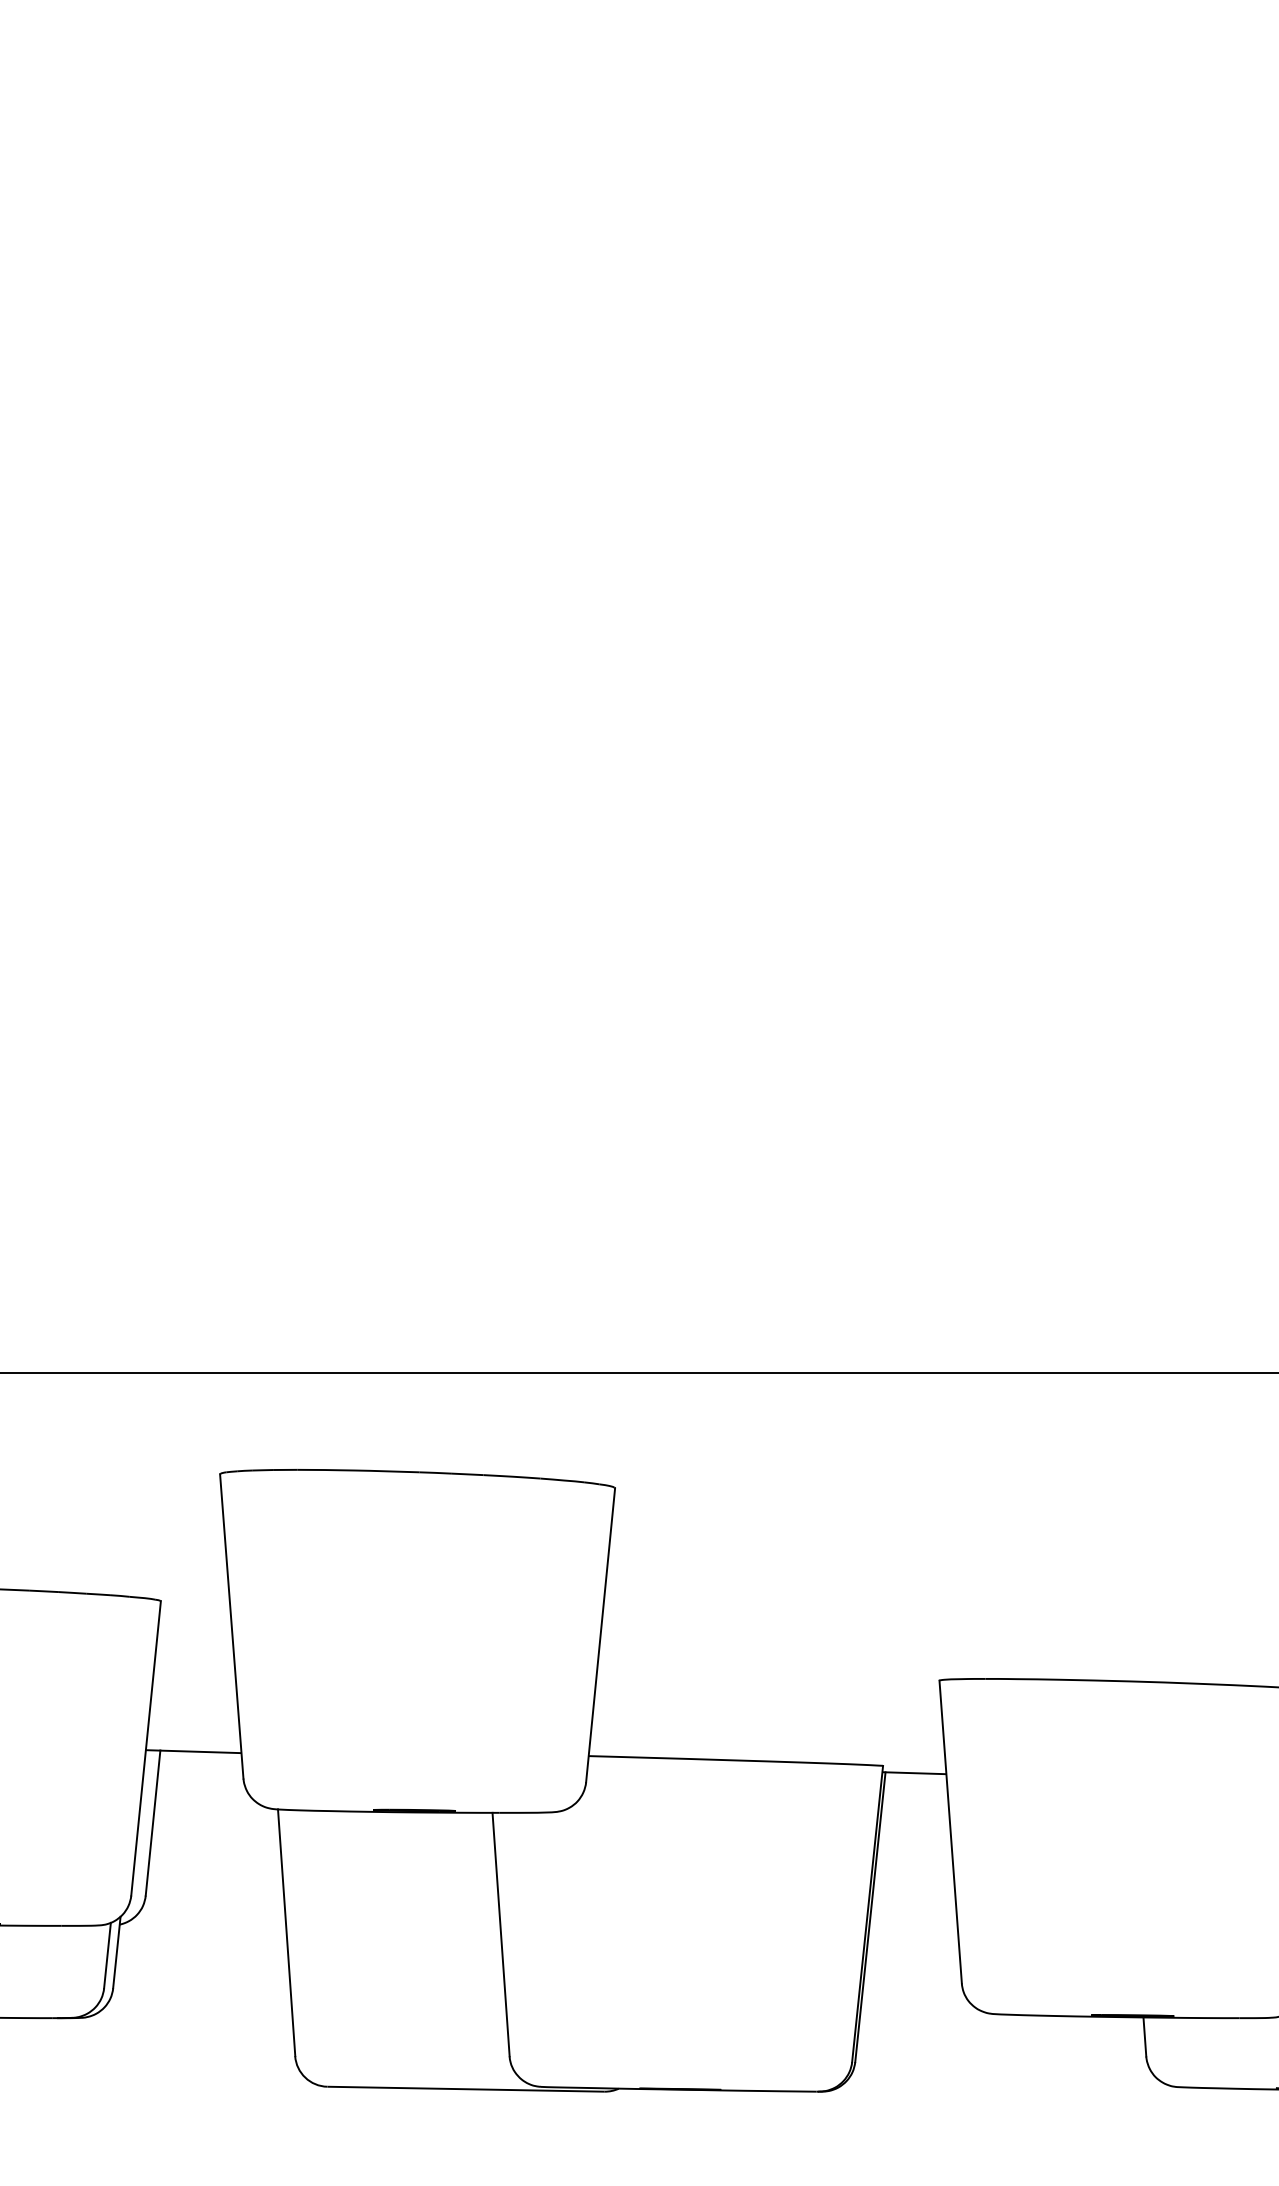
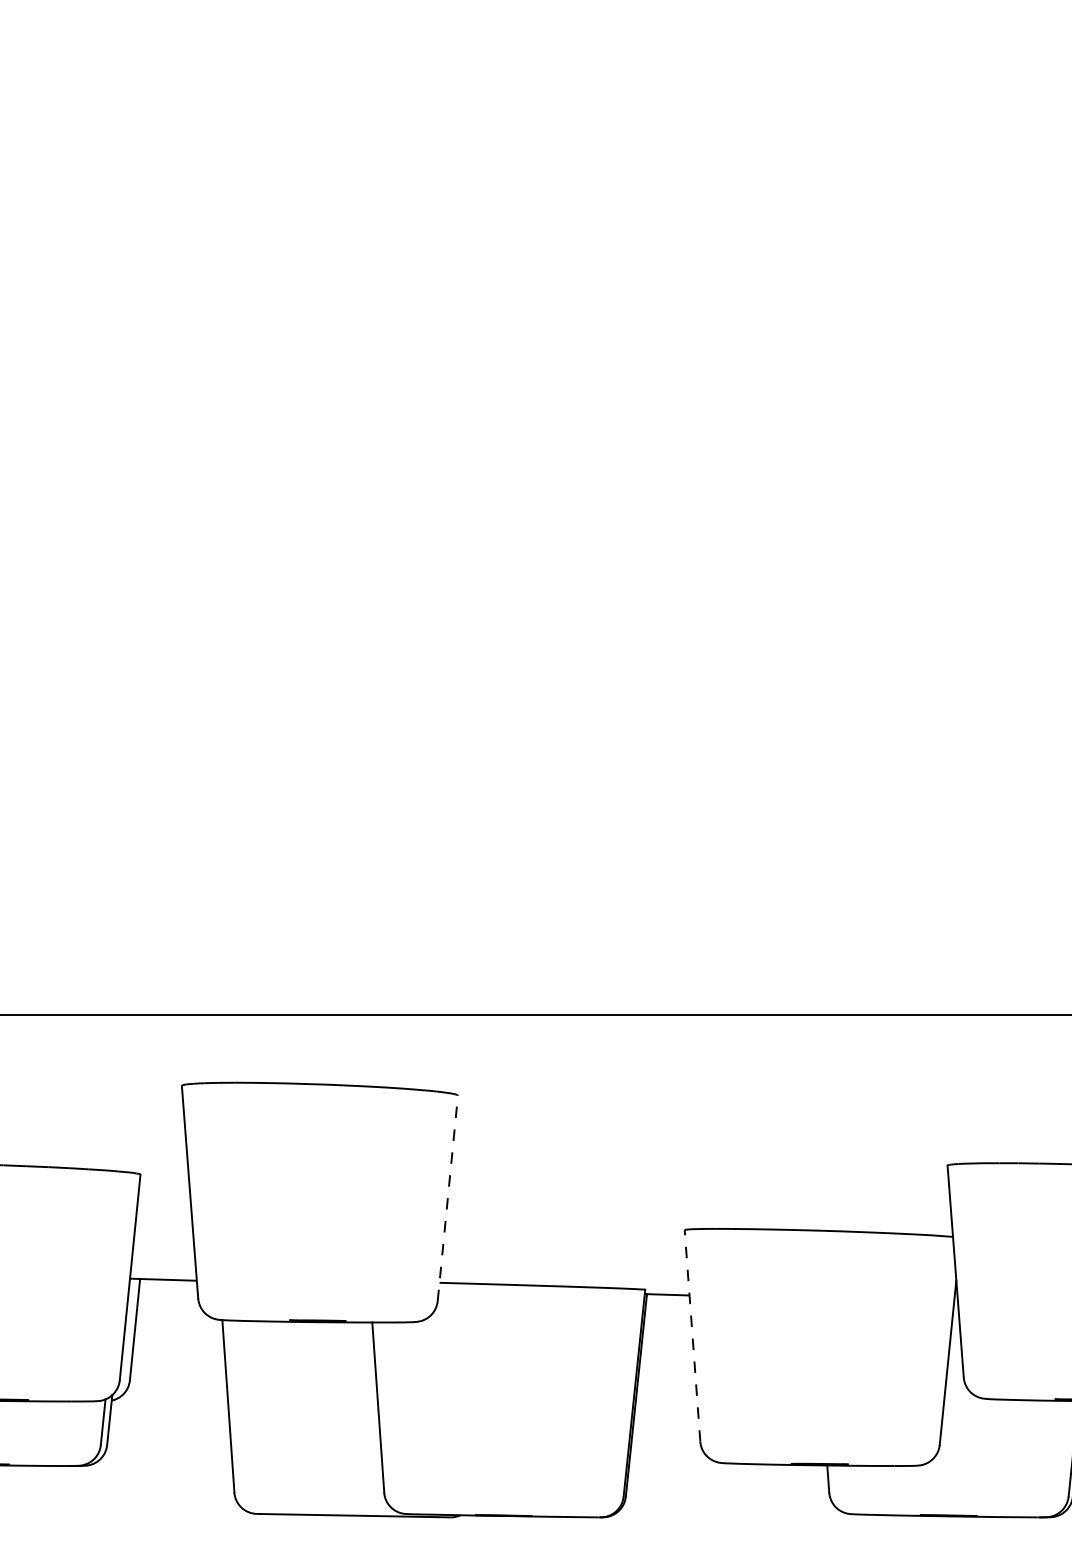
line: (600, 1634) -> (447, 1197), solid -> dashed
line: (950, 1831) -> (692, 1335), solid -> dashed

